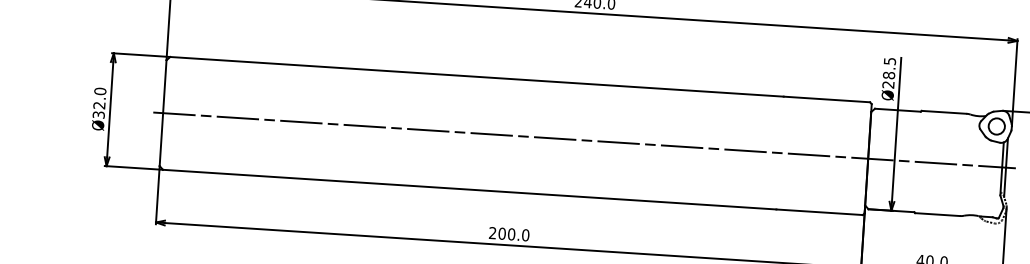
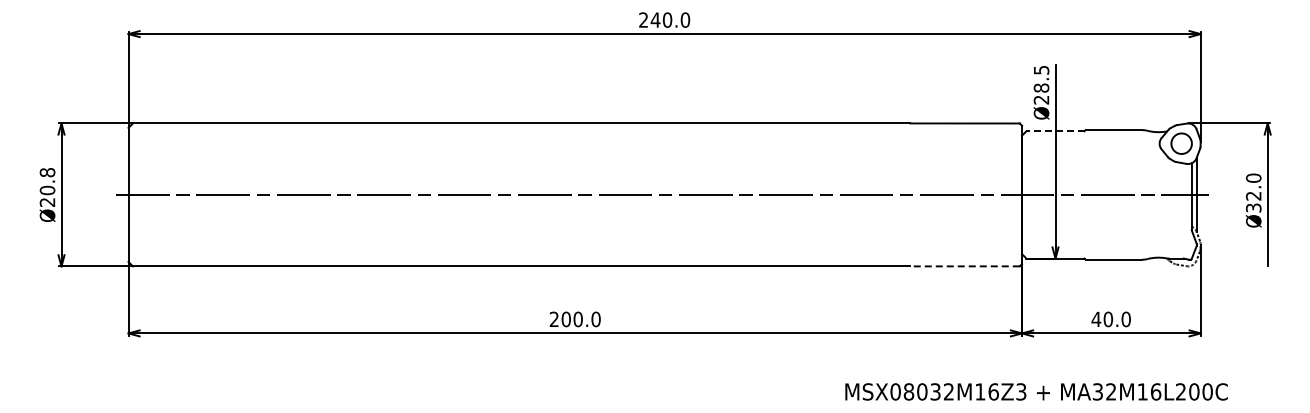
text: (99, 103) -> (47, 187), Ø32.0 -> Ø20.8
line: (897, 110) -> (1055, 131), solid -> dashed
line: (819, 212) -> (965, 266), solid -> dashed

